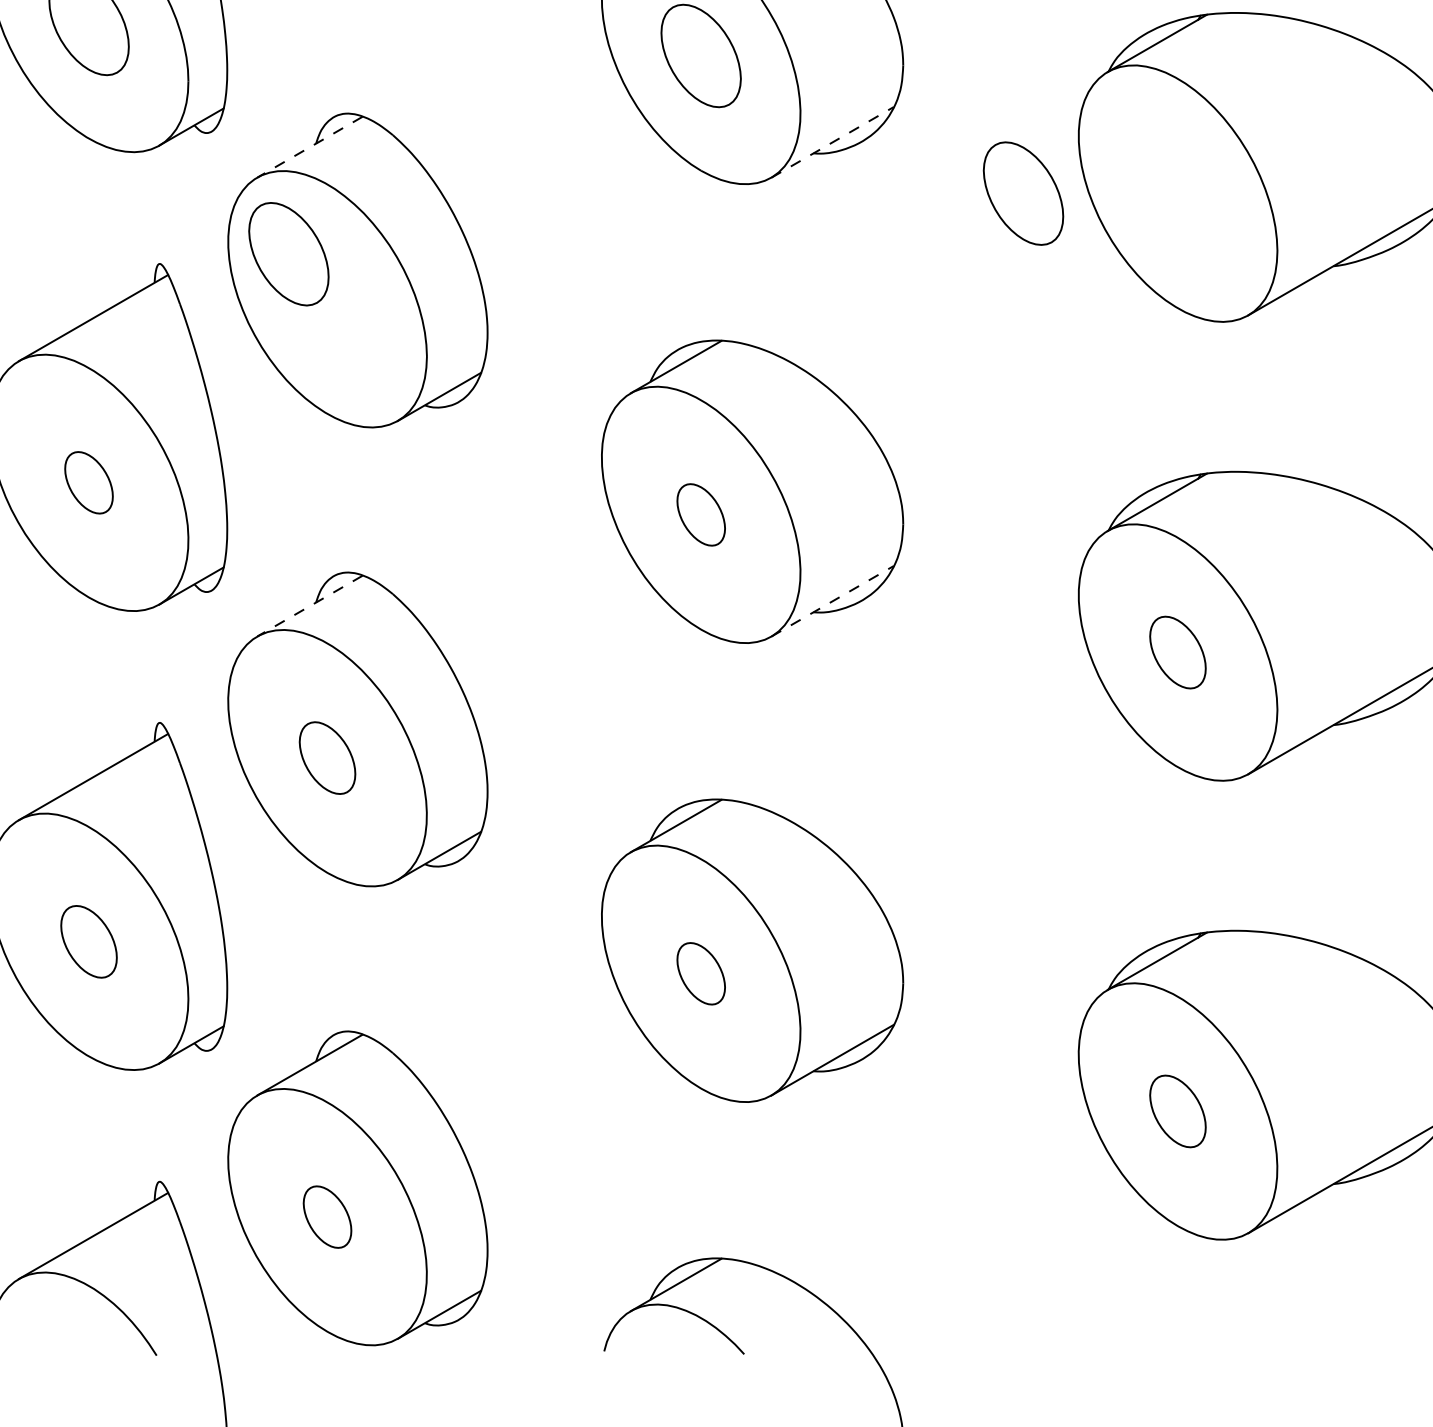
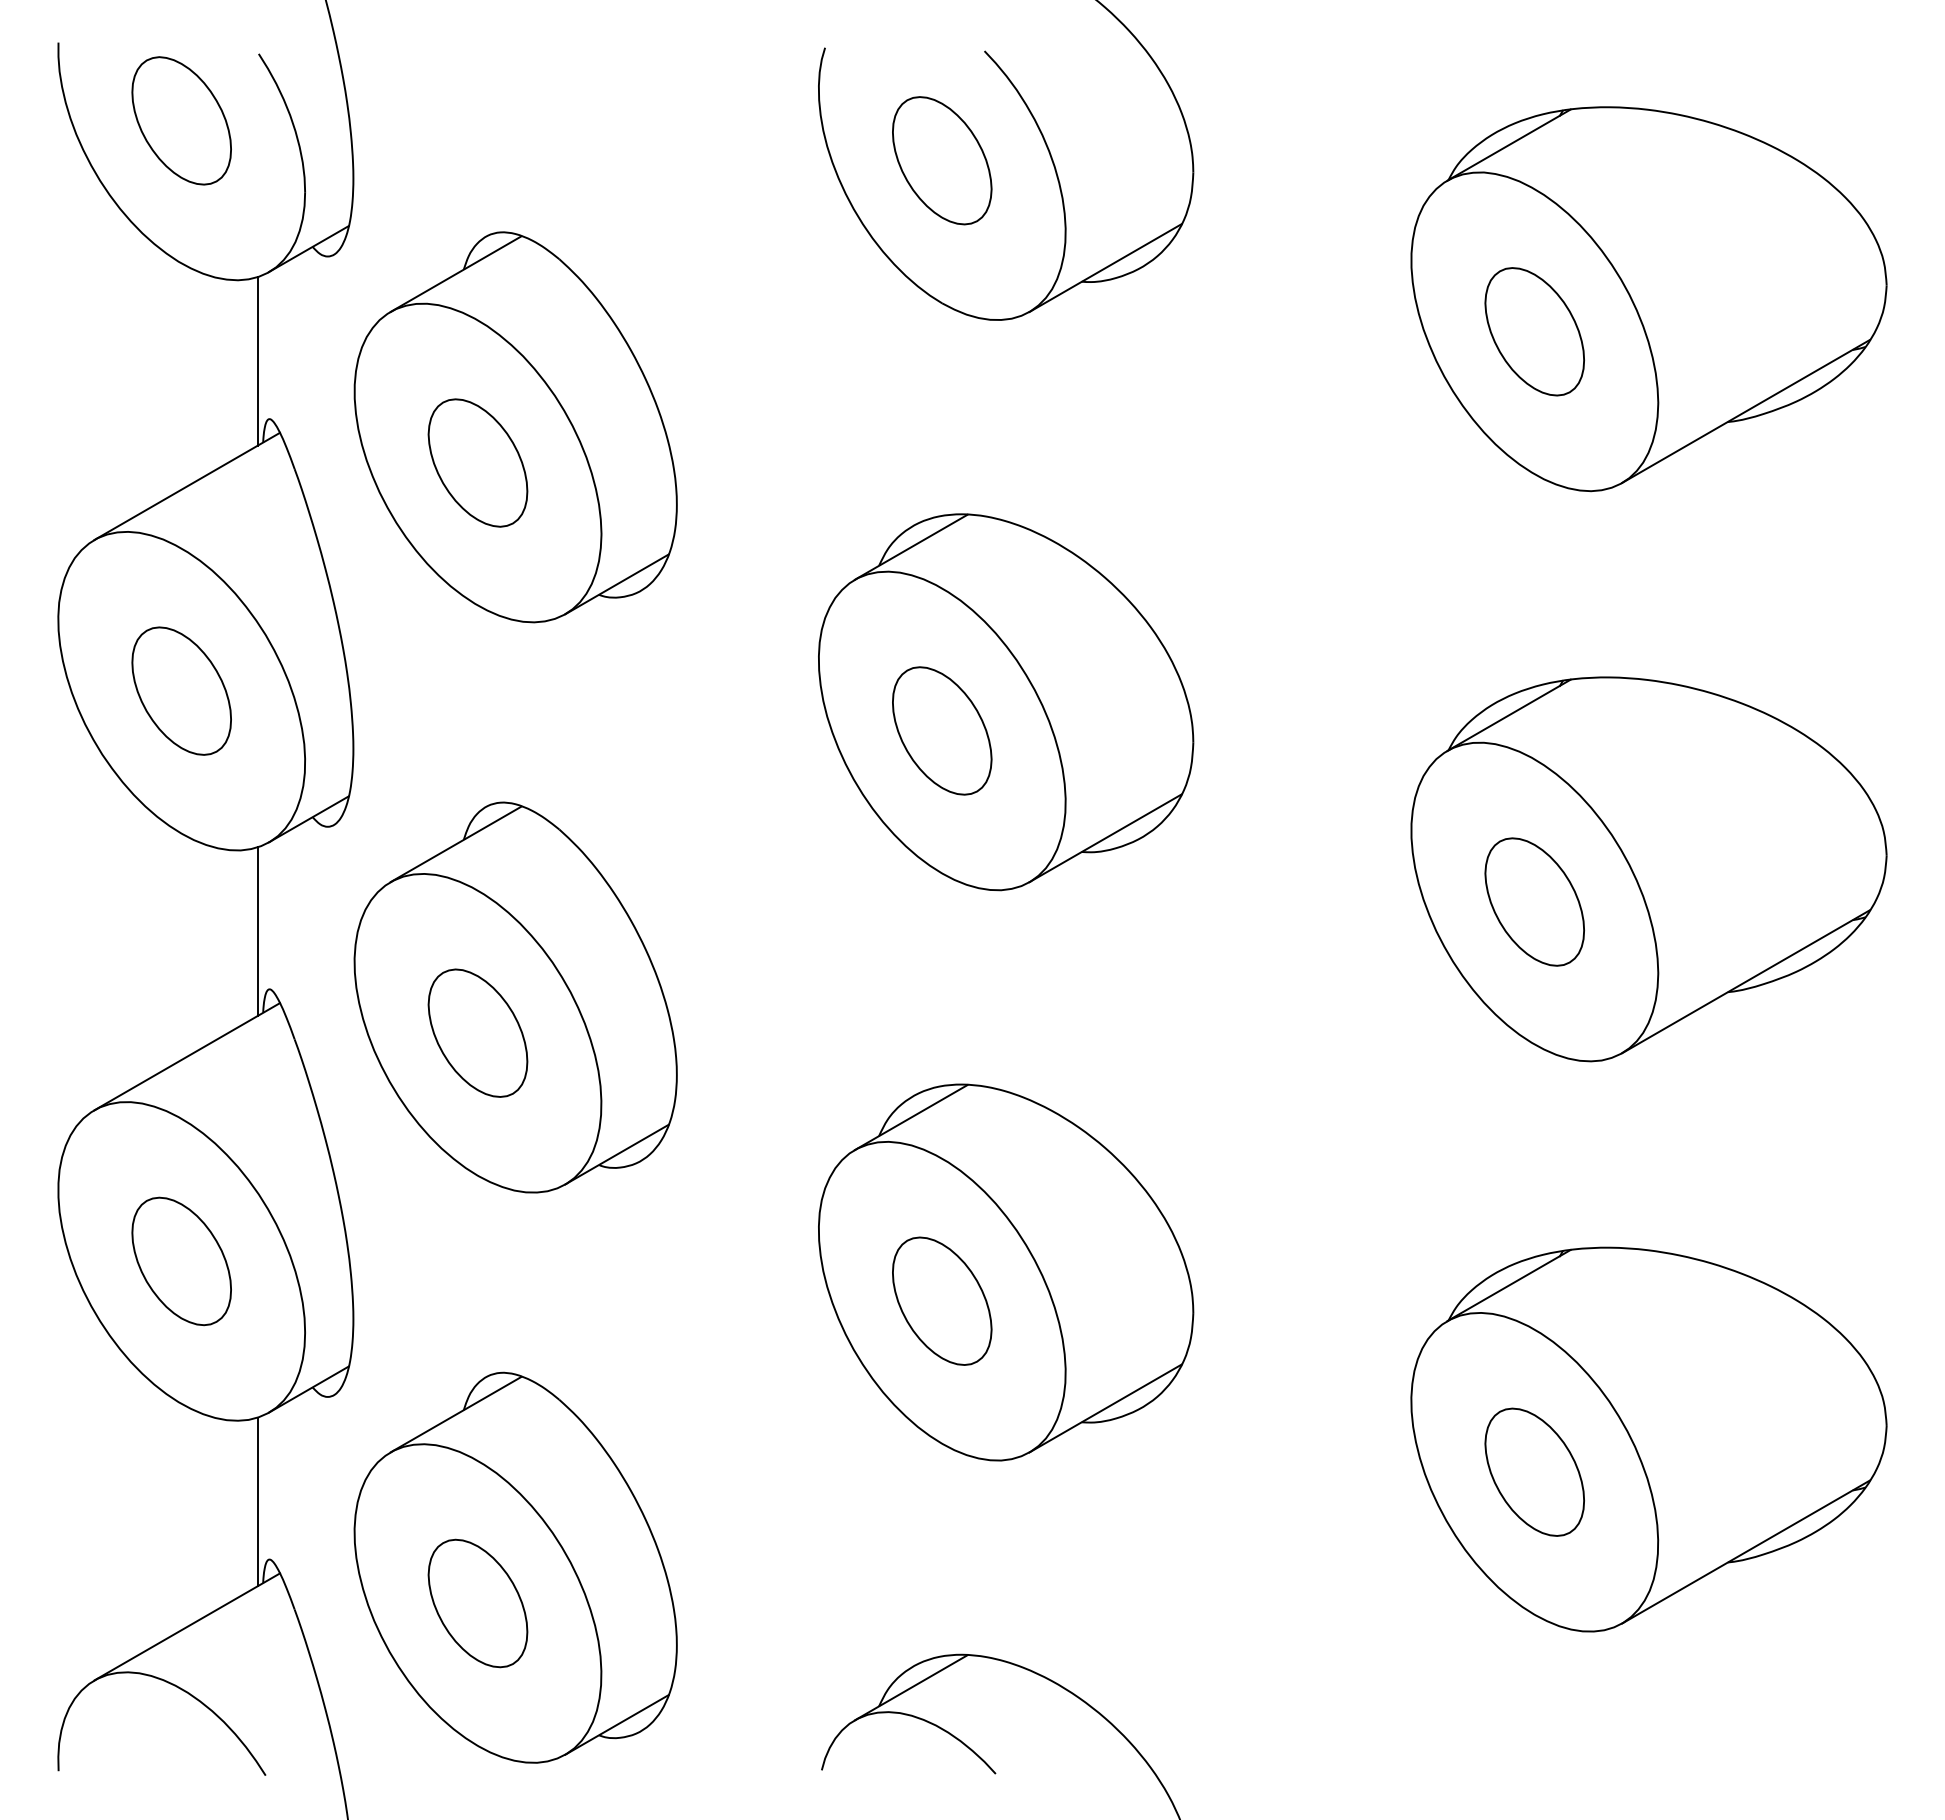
line: (832, 142) -> (1105, 268), dashed -> solid
line: (310, 147) -> (456, 274), dashed -> solid
part: (1023, 193) -> (1534, 331), moved
line: (150, 217) -> (258, 361), added
part: (288, 253) -> (477, 462), moved
part: (88, 482) -> (181, 690), size x1.67
part: (701, 514) -> (942, 730), size x1.67
line: (832, 601) -> (1105, 838), dashed -> solid
line: (309, 606) -> (455, 844), dashed -> solid
part: (1177, 652) -> (1534, 901), size x1.43
line: (150, 676) -> (258, 931), added
part: (327, 757) -> (477, 1032), size x1.43
part: (88, 941) -> (181, 1261), size x1.43
part: (701, 973) -> (942, 1300), size x1.67
part: (1177, 1110) -> (1534, 1471), size x1.43
line: (150, 1135) -> (258, 1501), added
part: (327, 1217) -> (477, 1603), size x1.67

